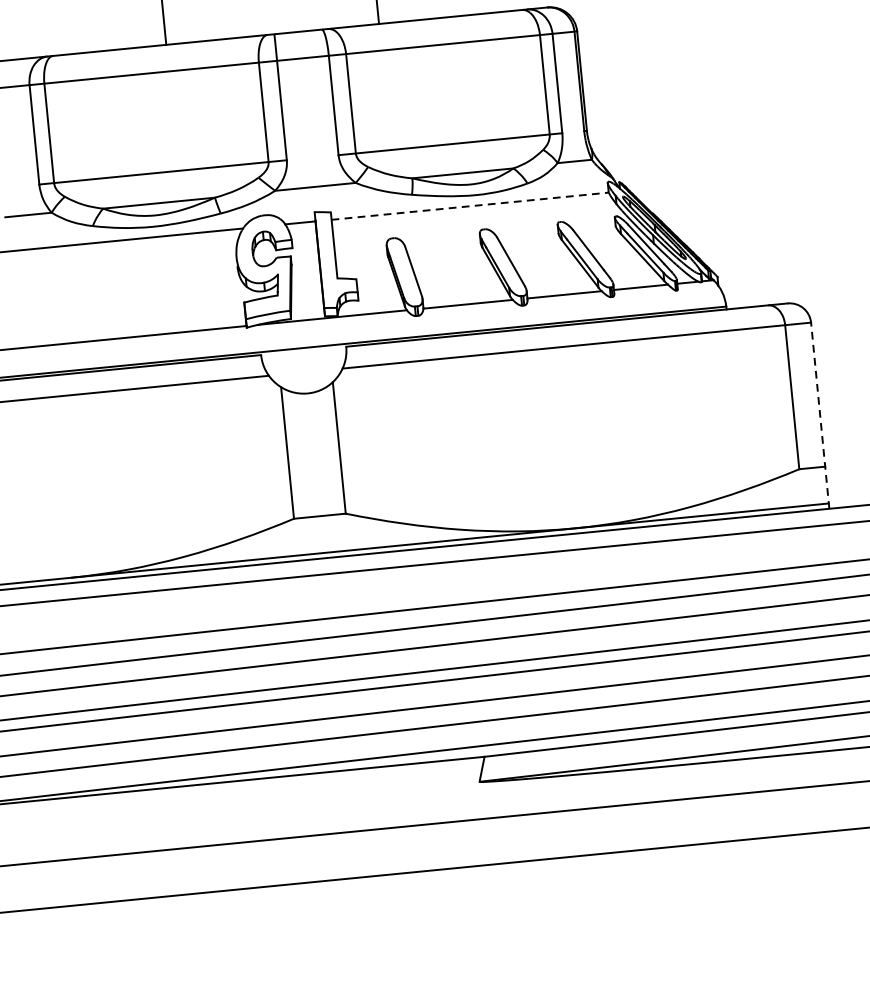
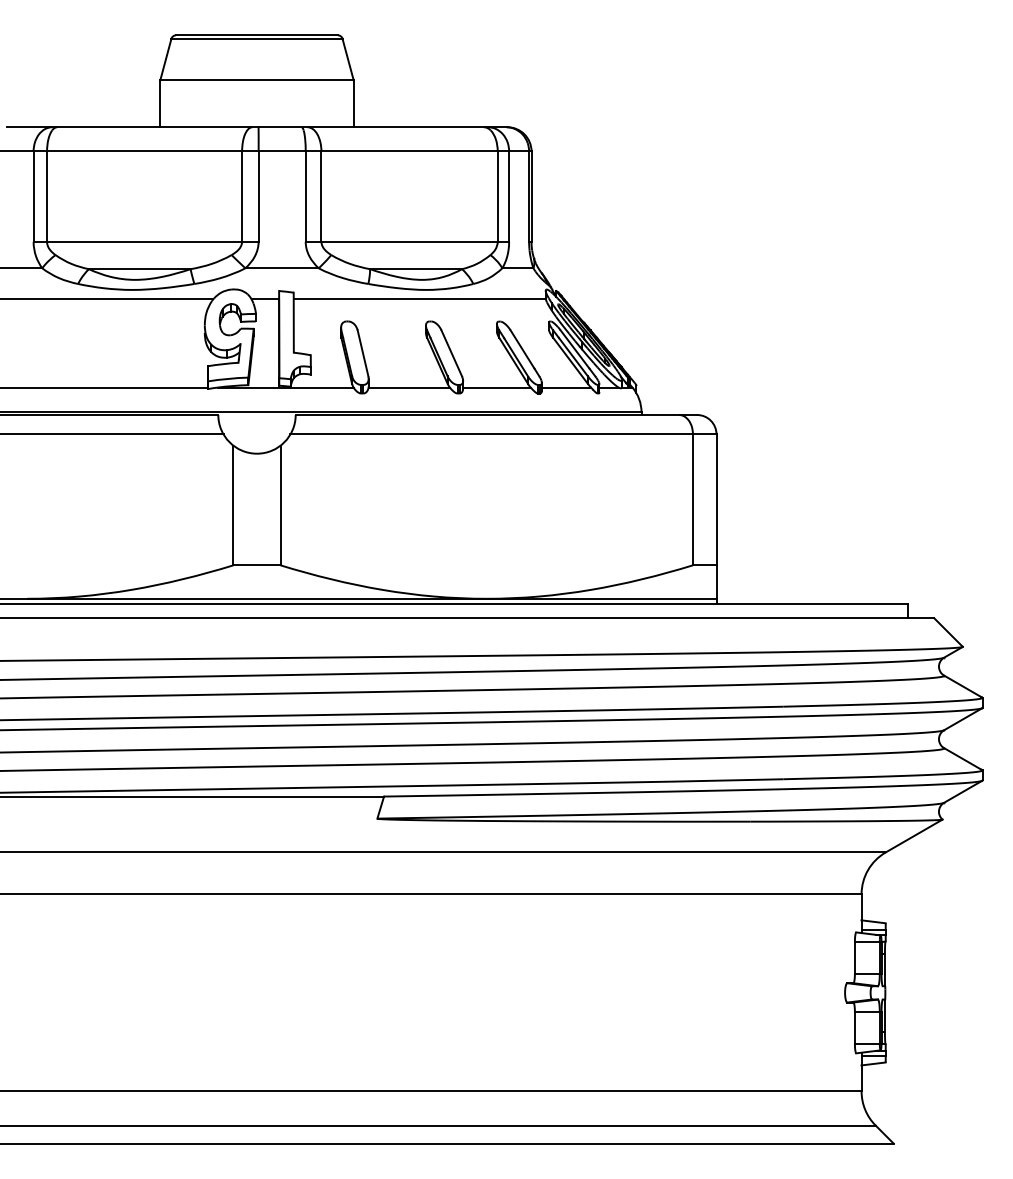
line: (471, 206) -> (420, 299), dashed -> solid
line: (820, 416) -> (716, 519), dashed -> solid

